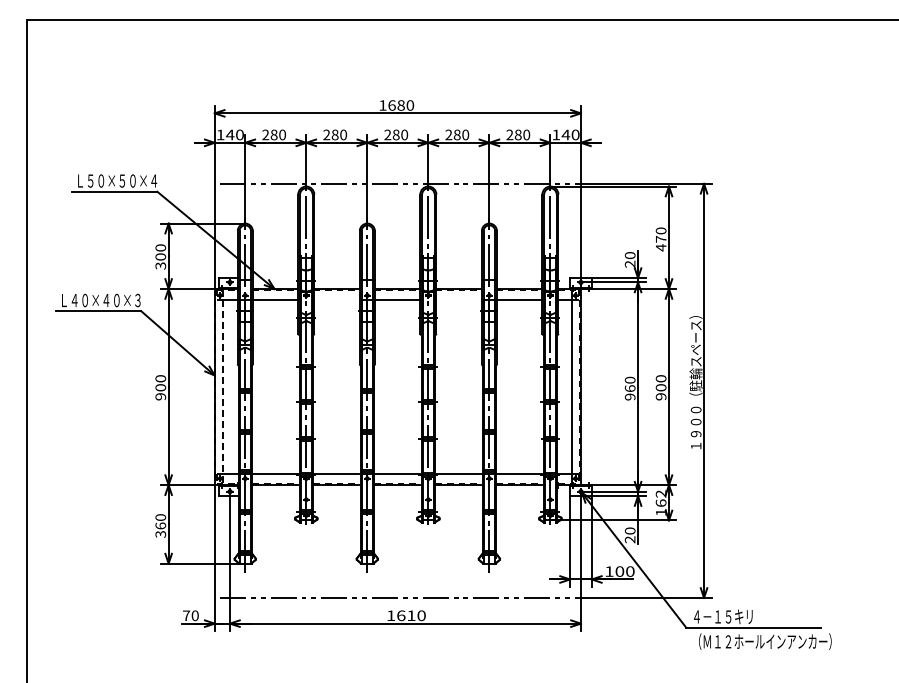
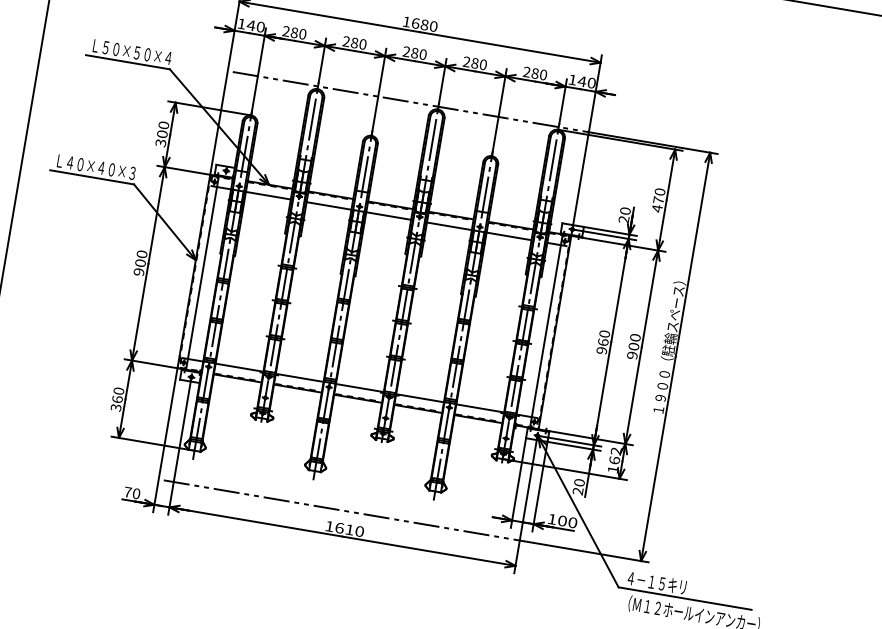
line: (336, 299) -> (328, 205), added
line: (458, 299) -> (448, 225), added
line: (223, 387) -> (202, 273), dashed -> solid

